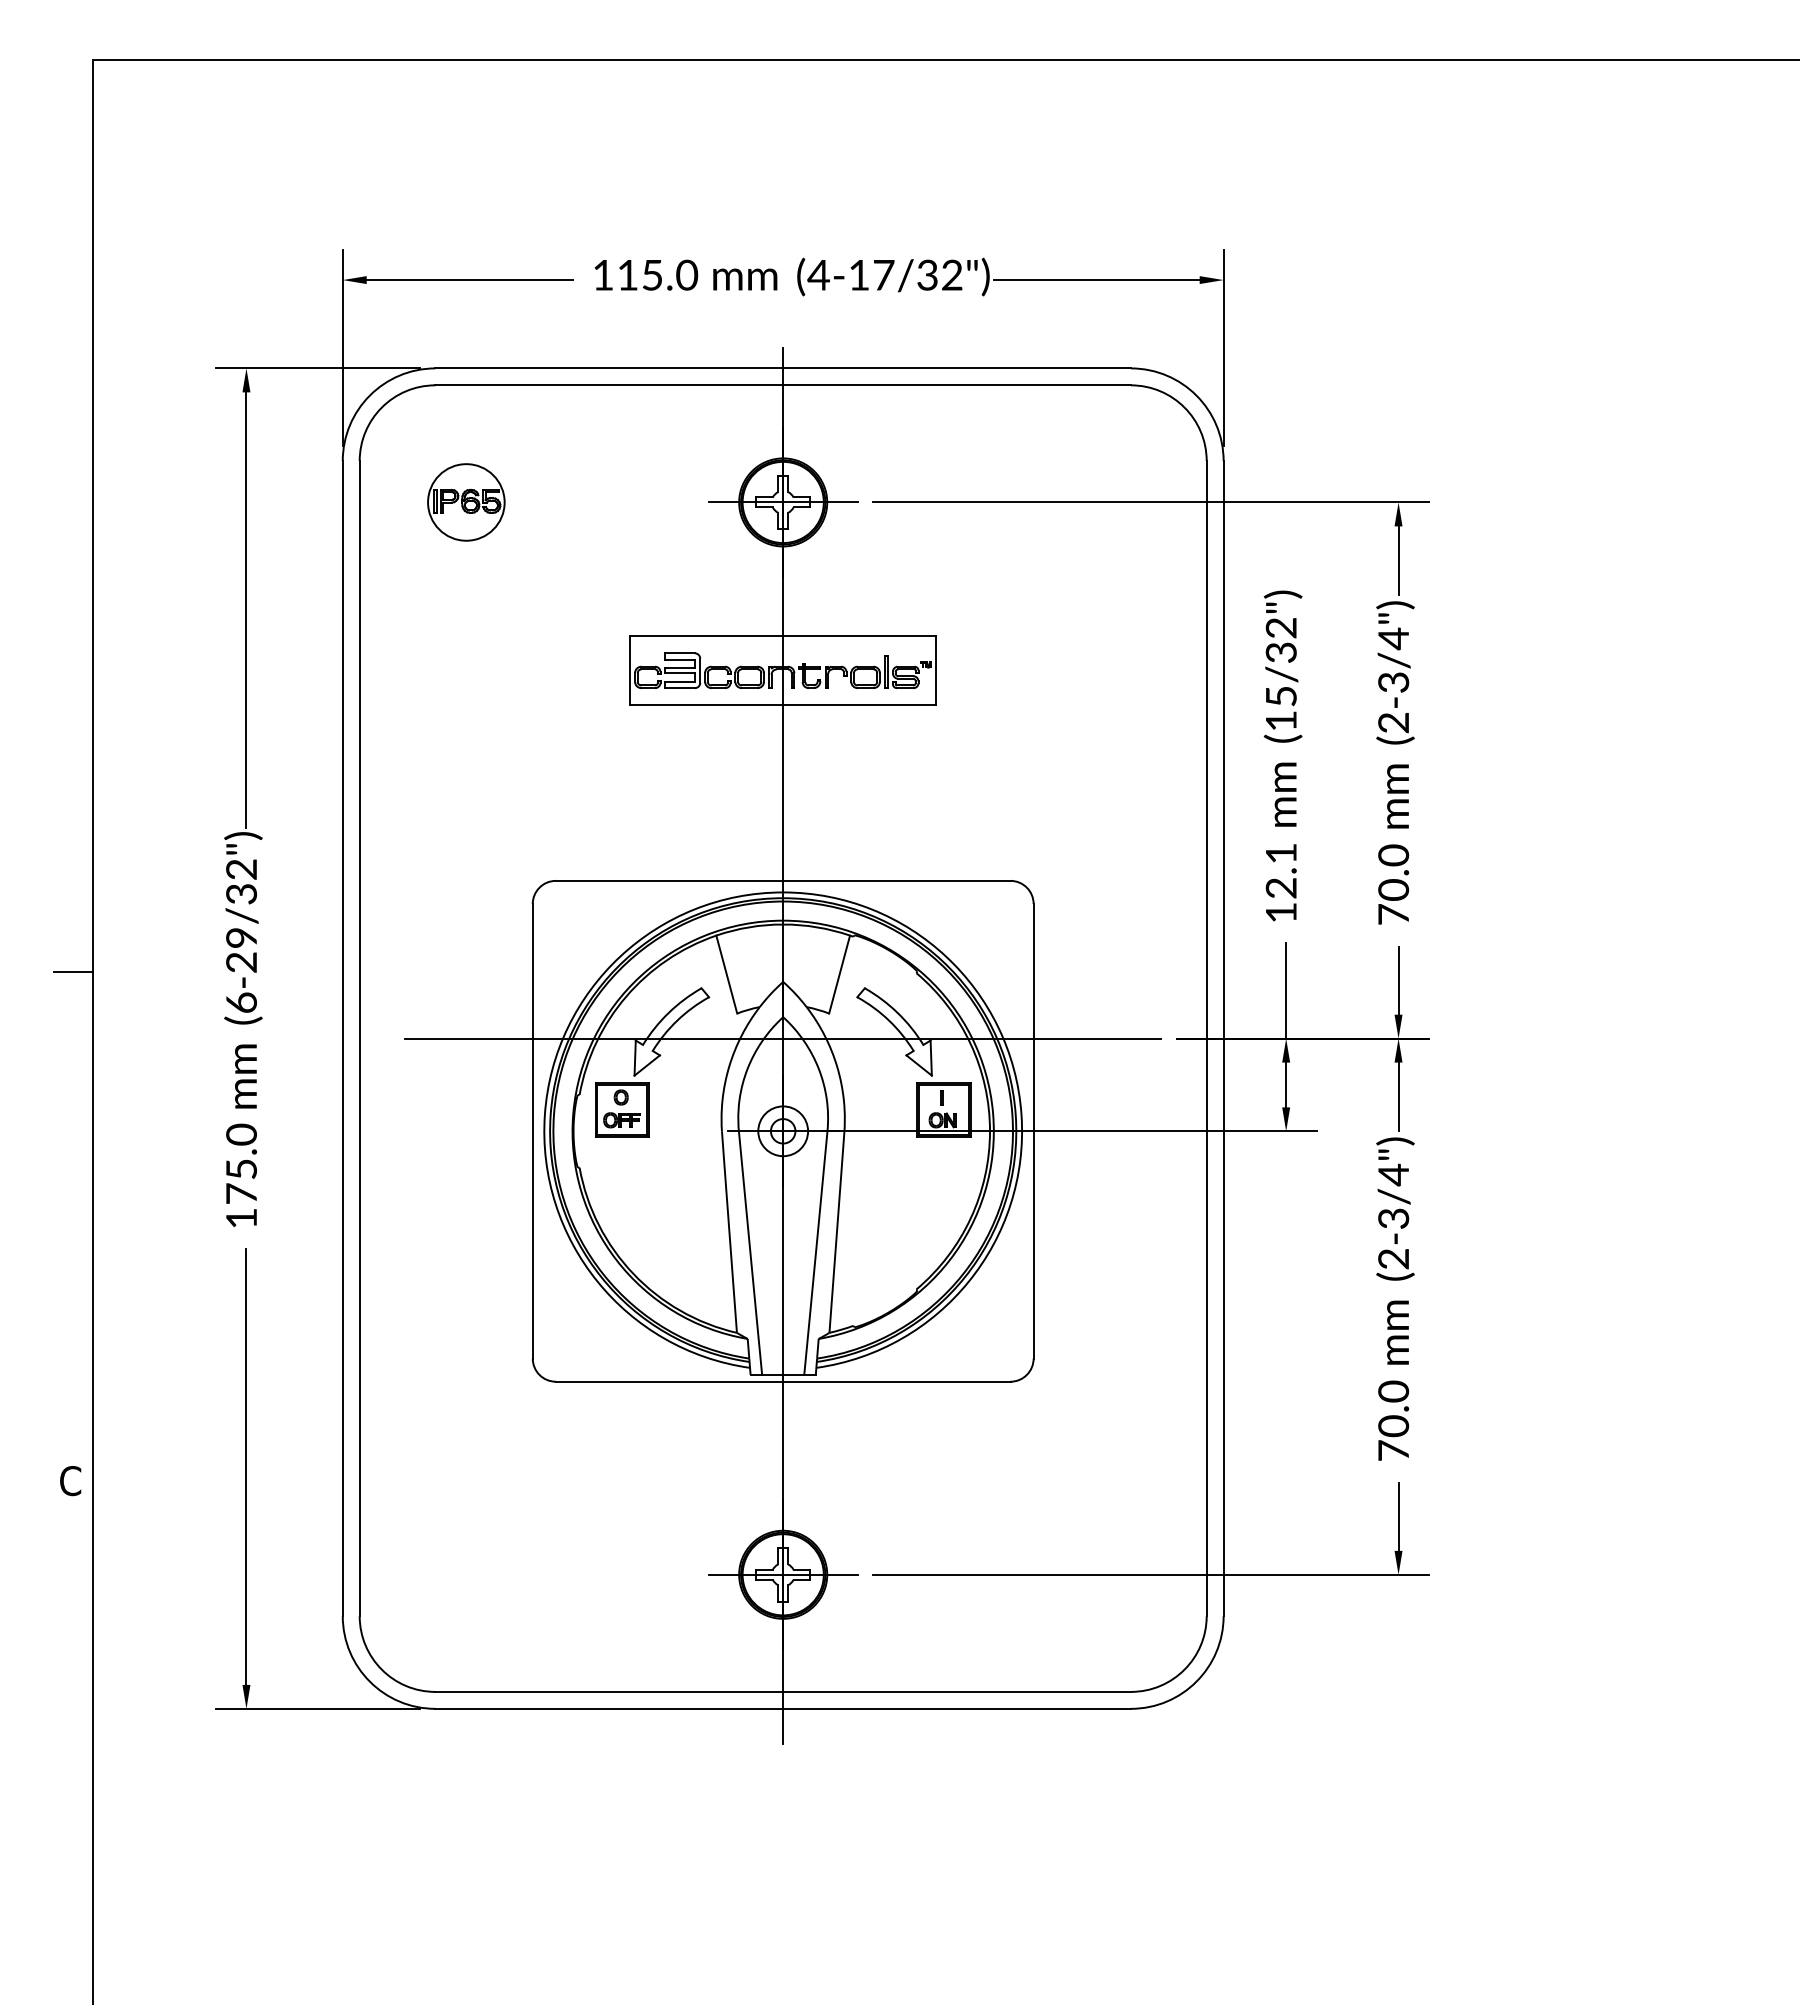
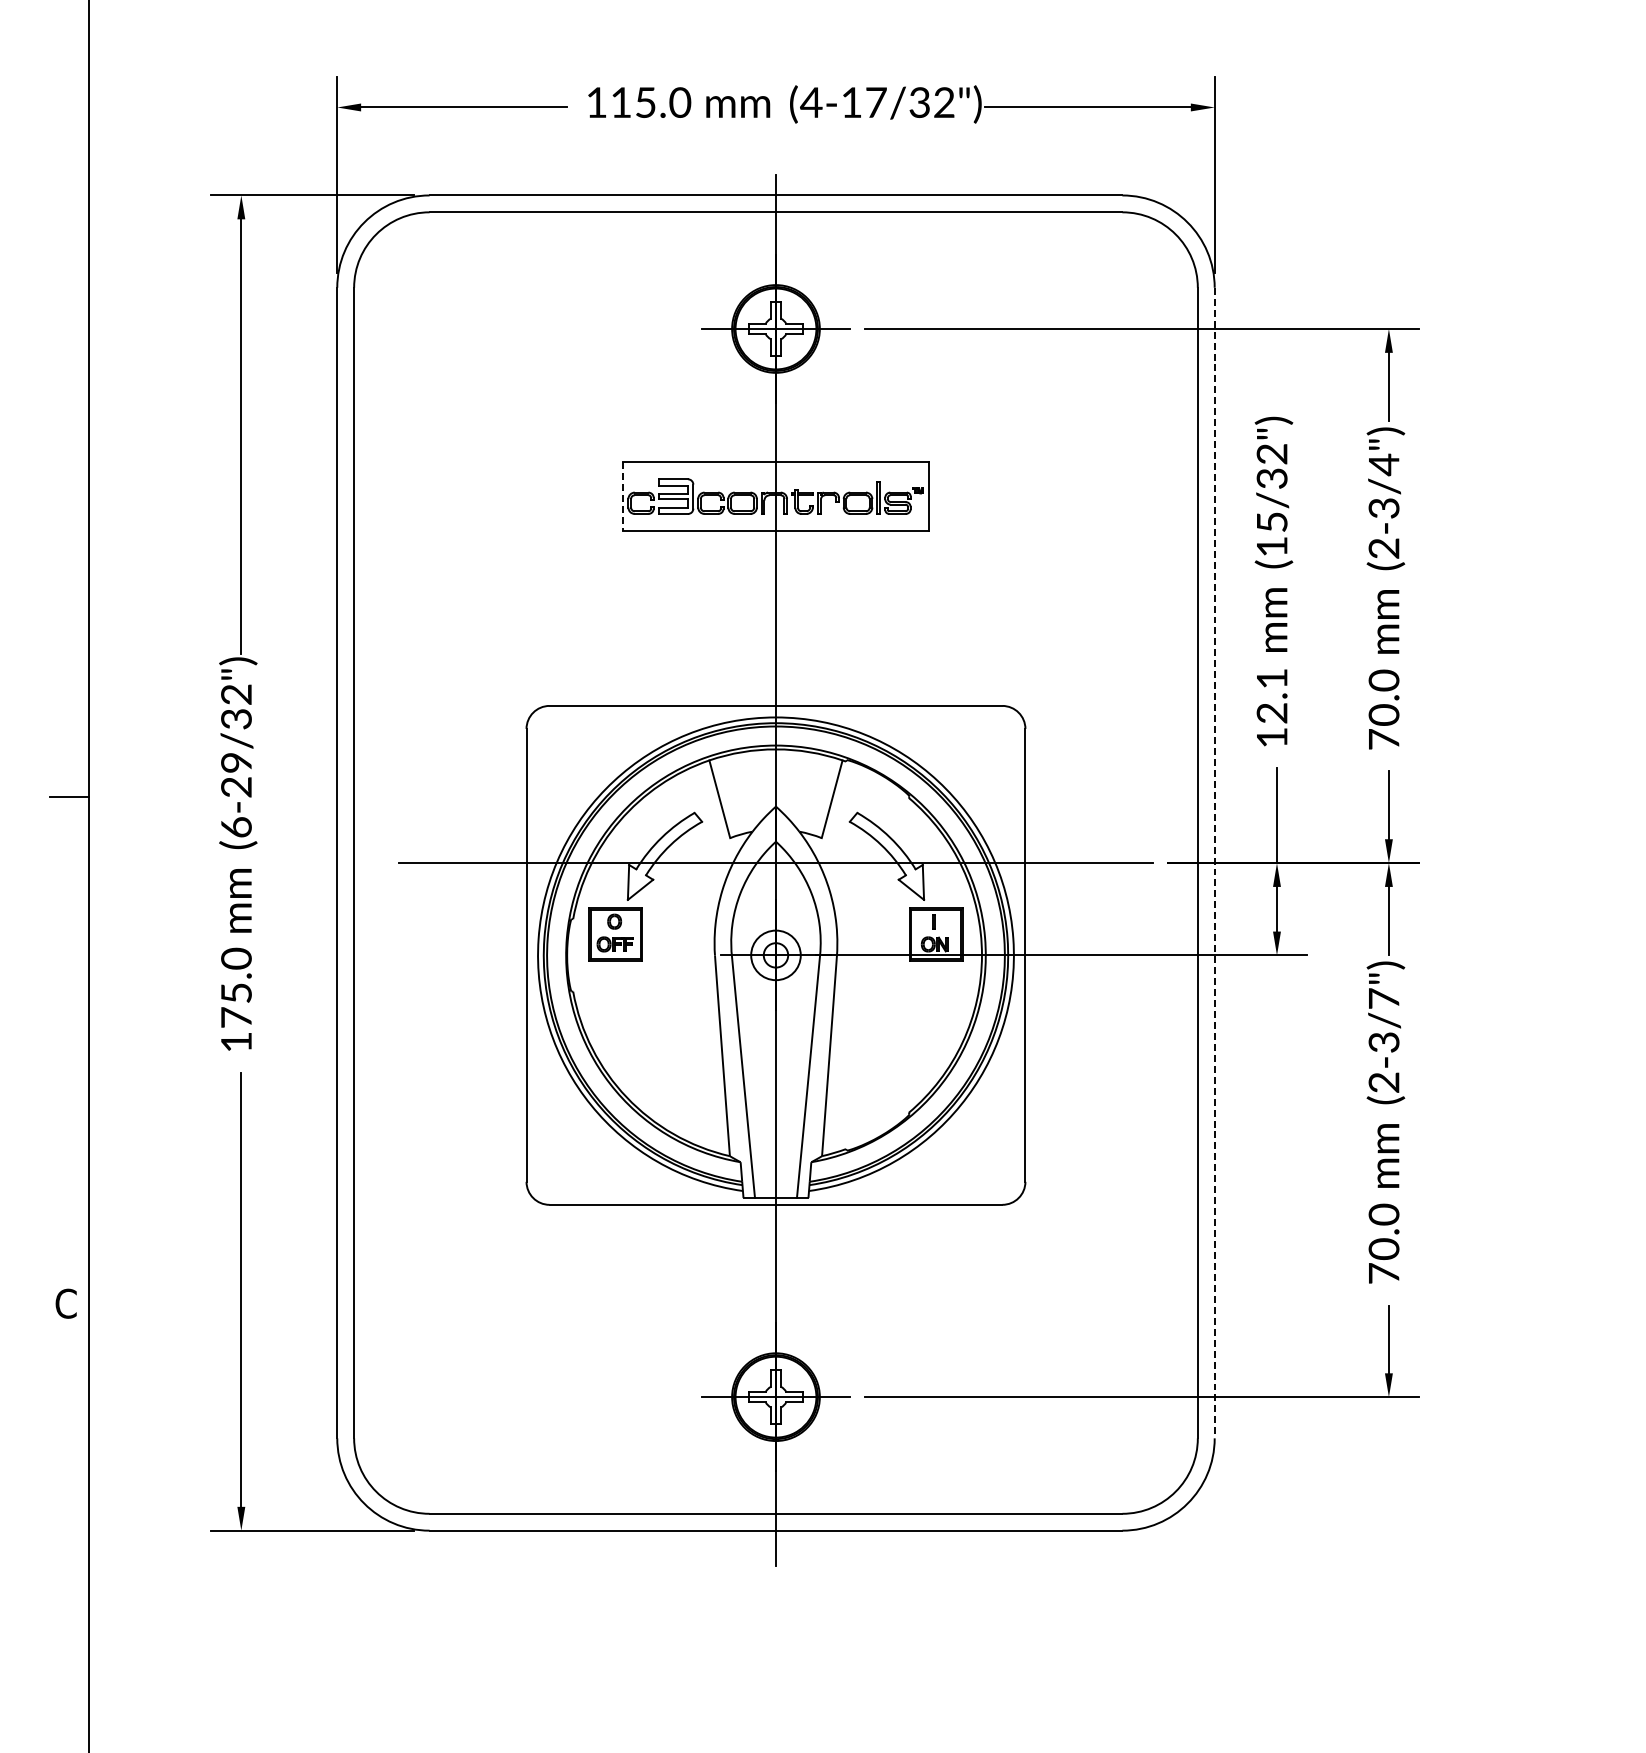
part: (466, 502) -> (460, 329), removed
line: (630, 671) -> (623, 497), solid -> dashed
line: (1223, 1038) -> (1214, 862), solid -> dashed
text: (1393, 1174) -> (1383, 998), (2-3/4") -> (2-3/7")

